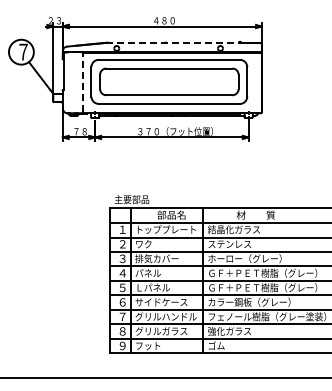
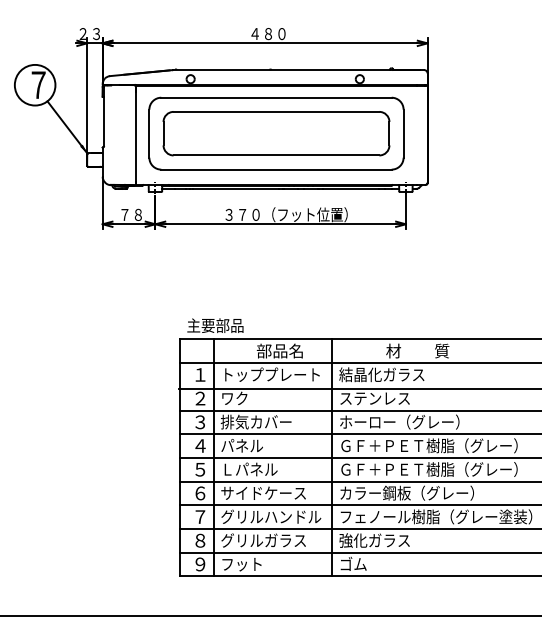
line: (180, 42) -> (294, 69), dashed -> solid
line: (82, 83) -> (134, 136), dashed -> solid

